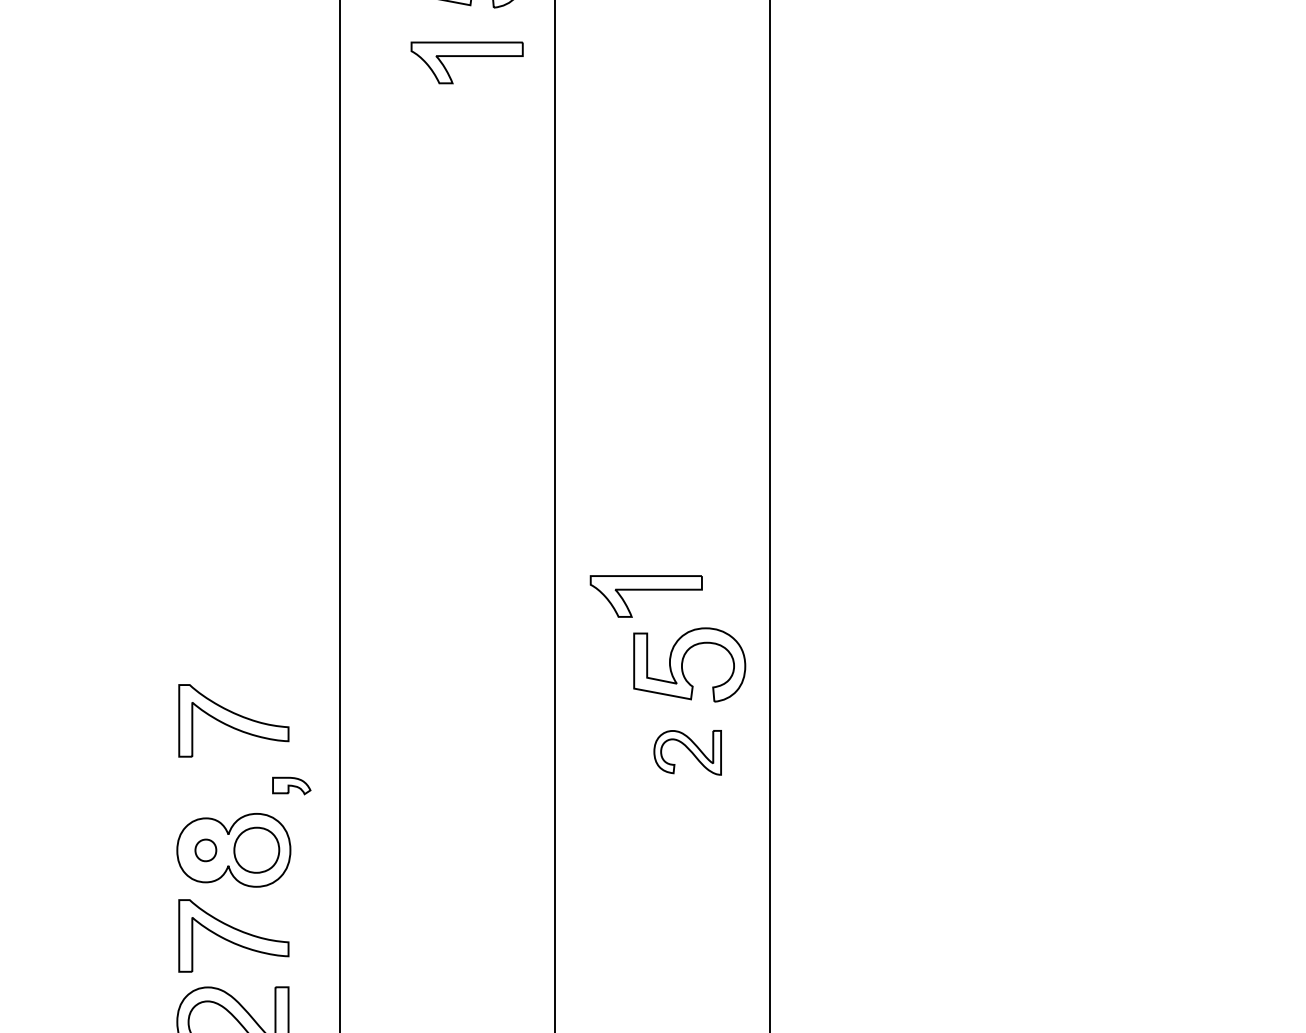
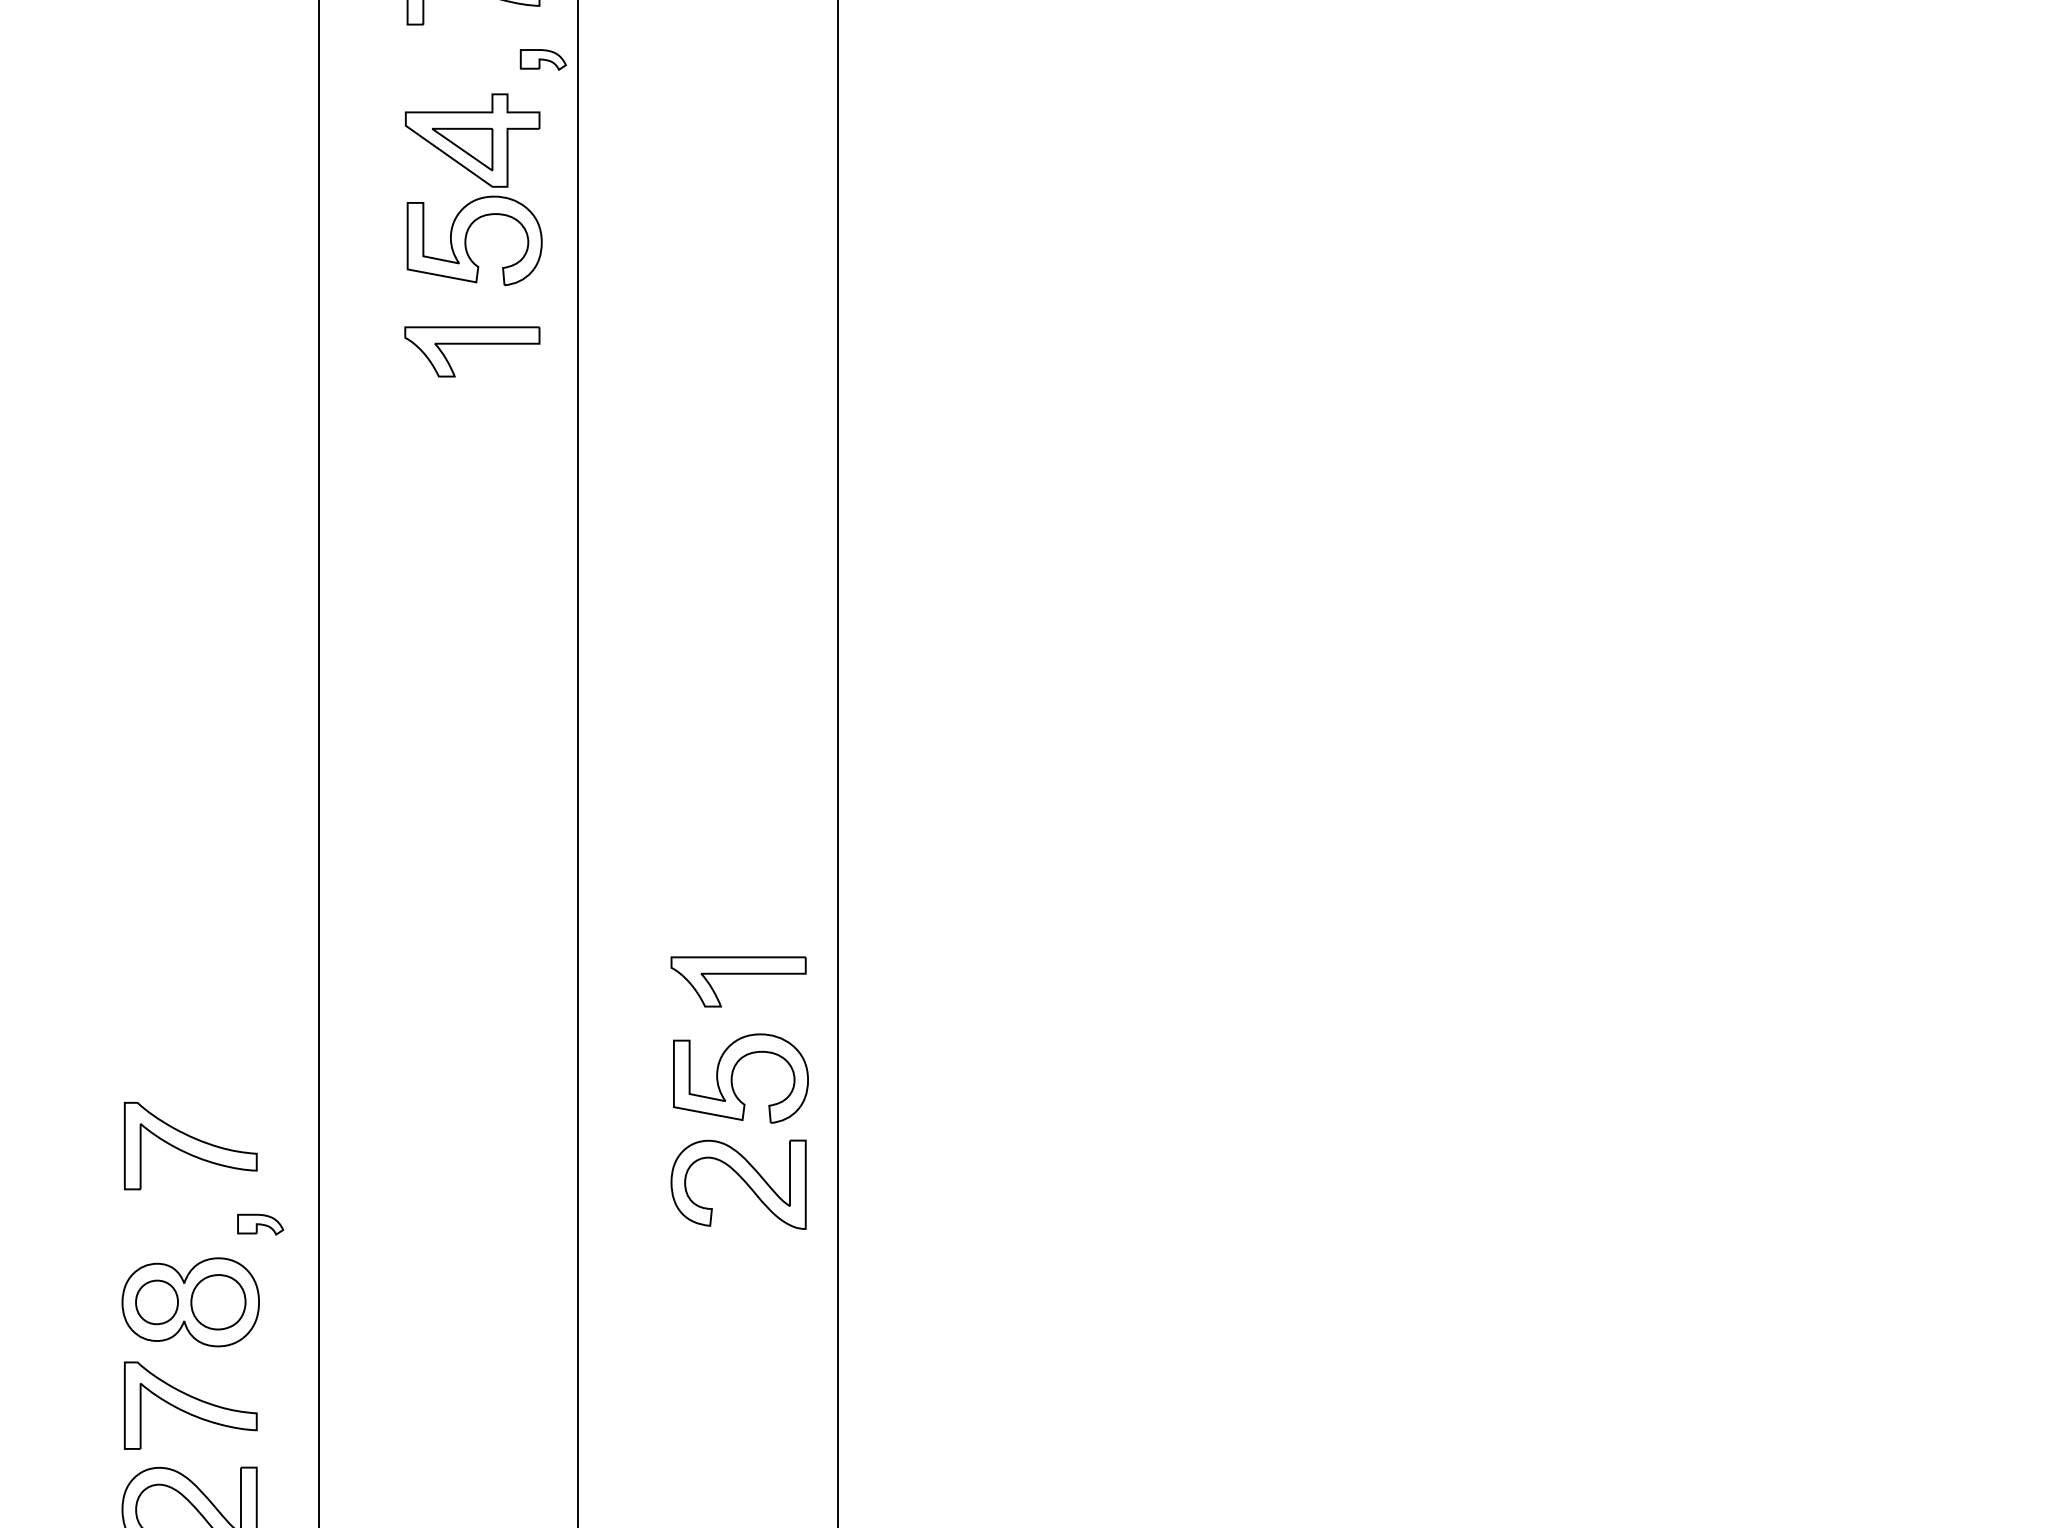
part: (646, 590) -> (738, 974), moved
part: (687, 752) -> (738, 1184), size x1.67
part: (205, 850) -> (156, 1302), size x1.67

